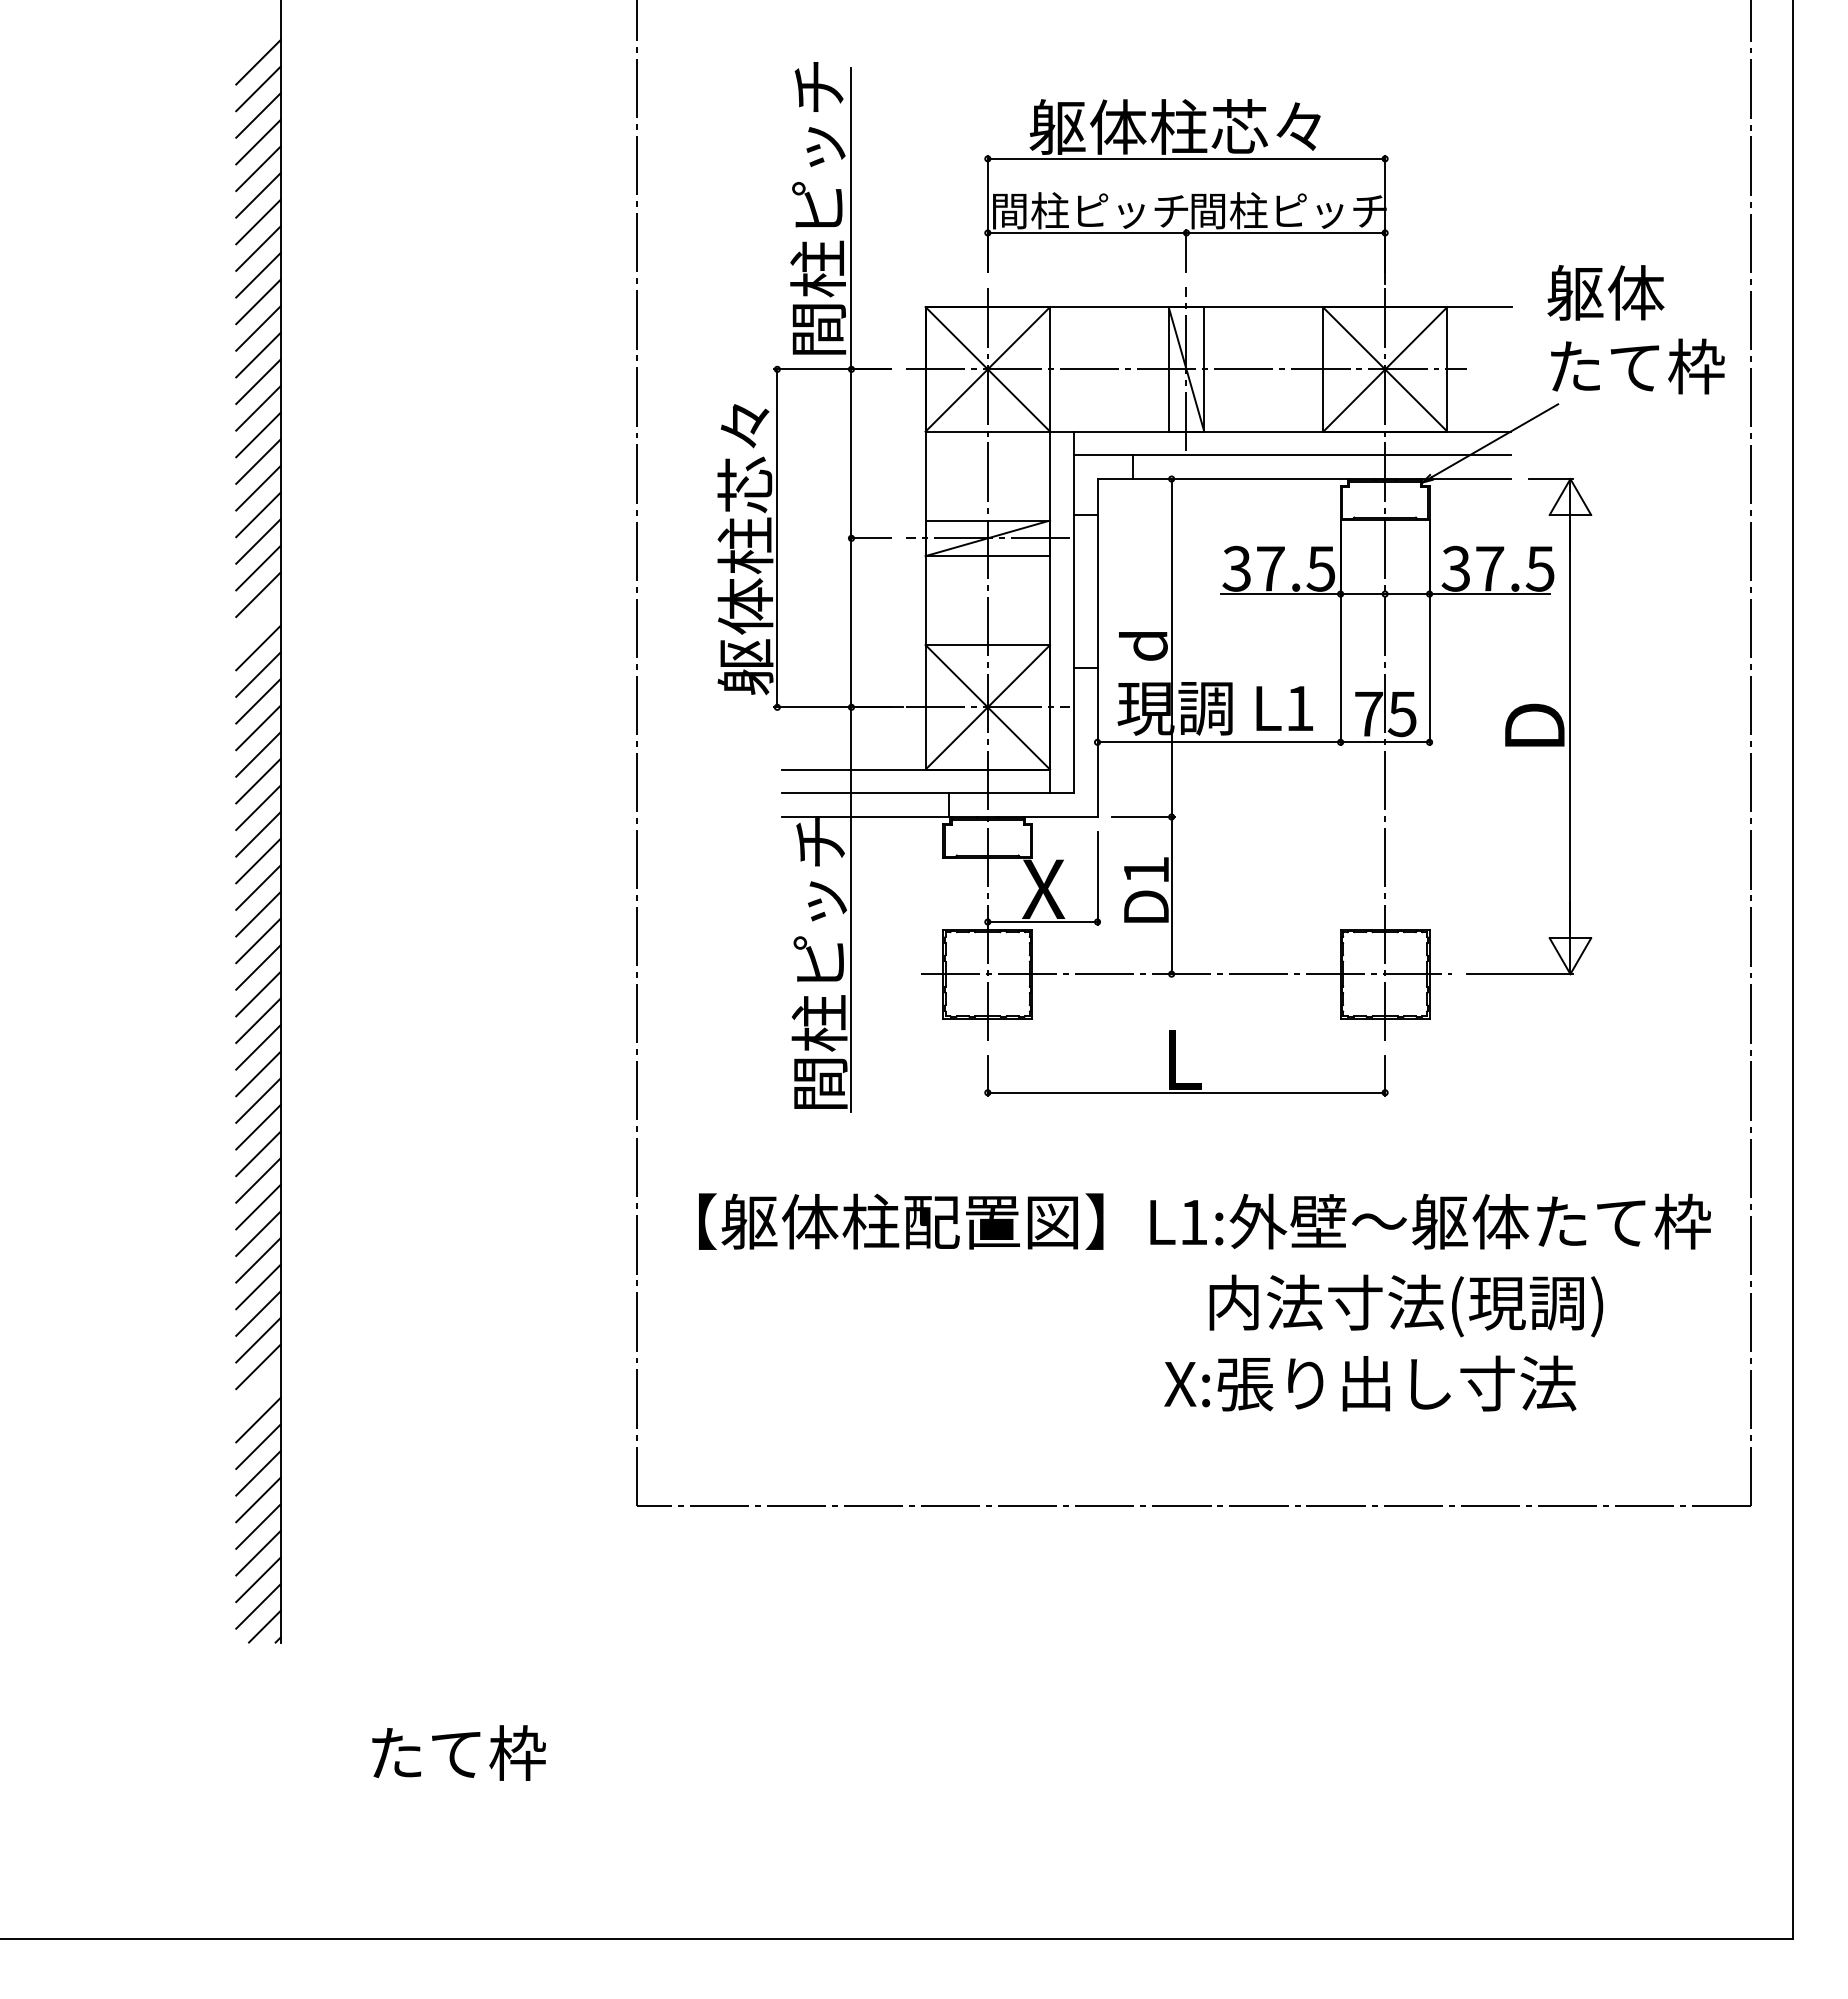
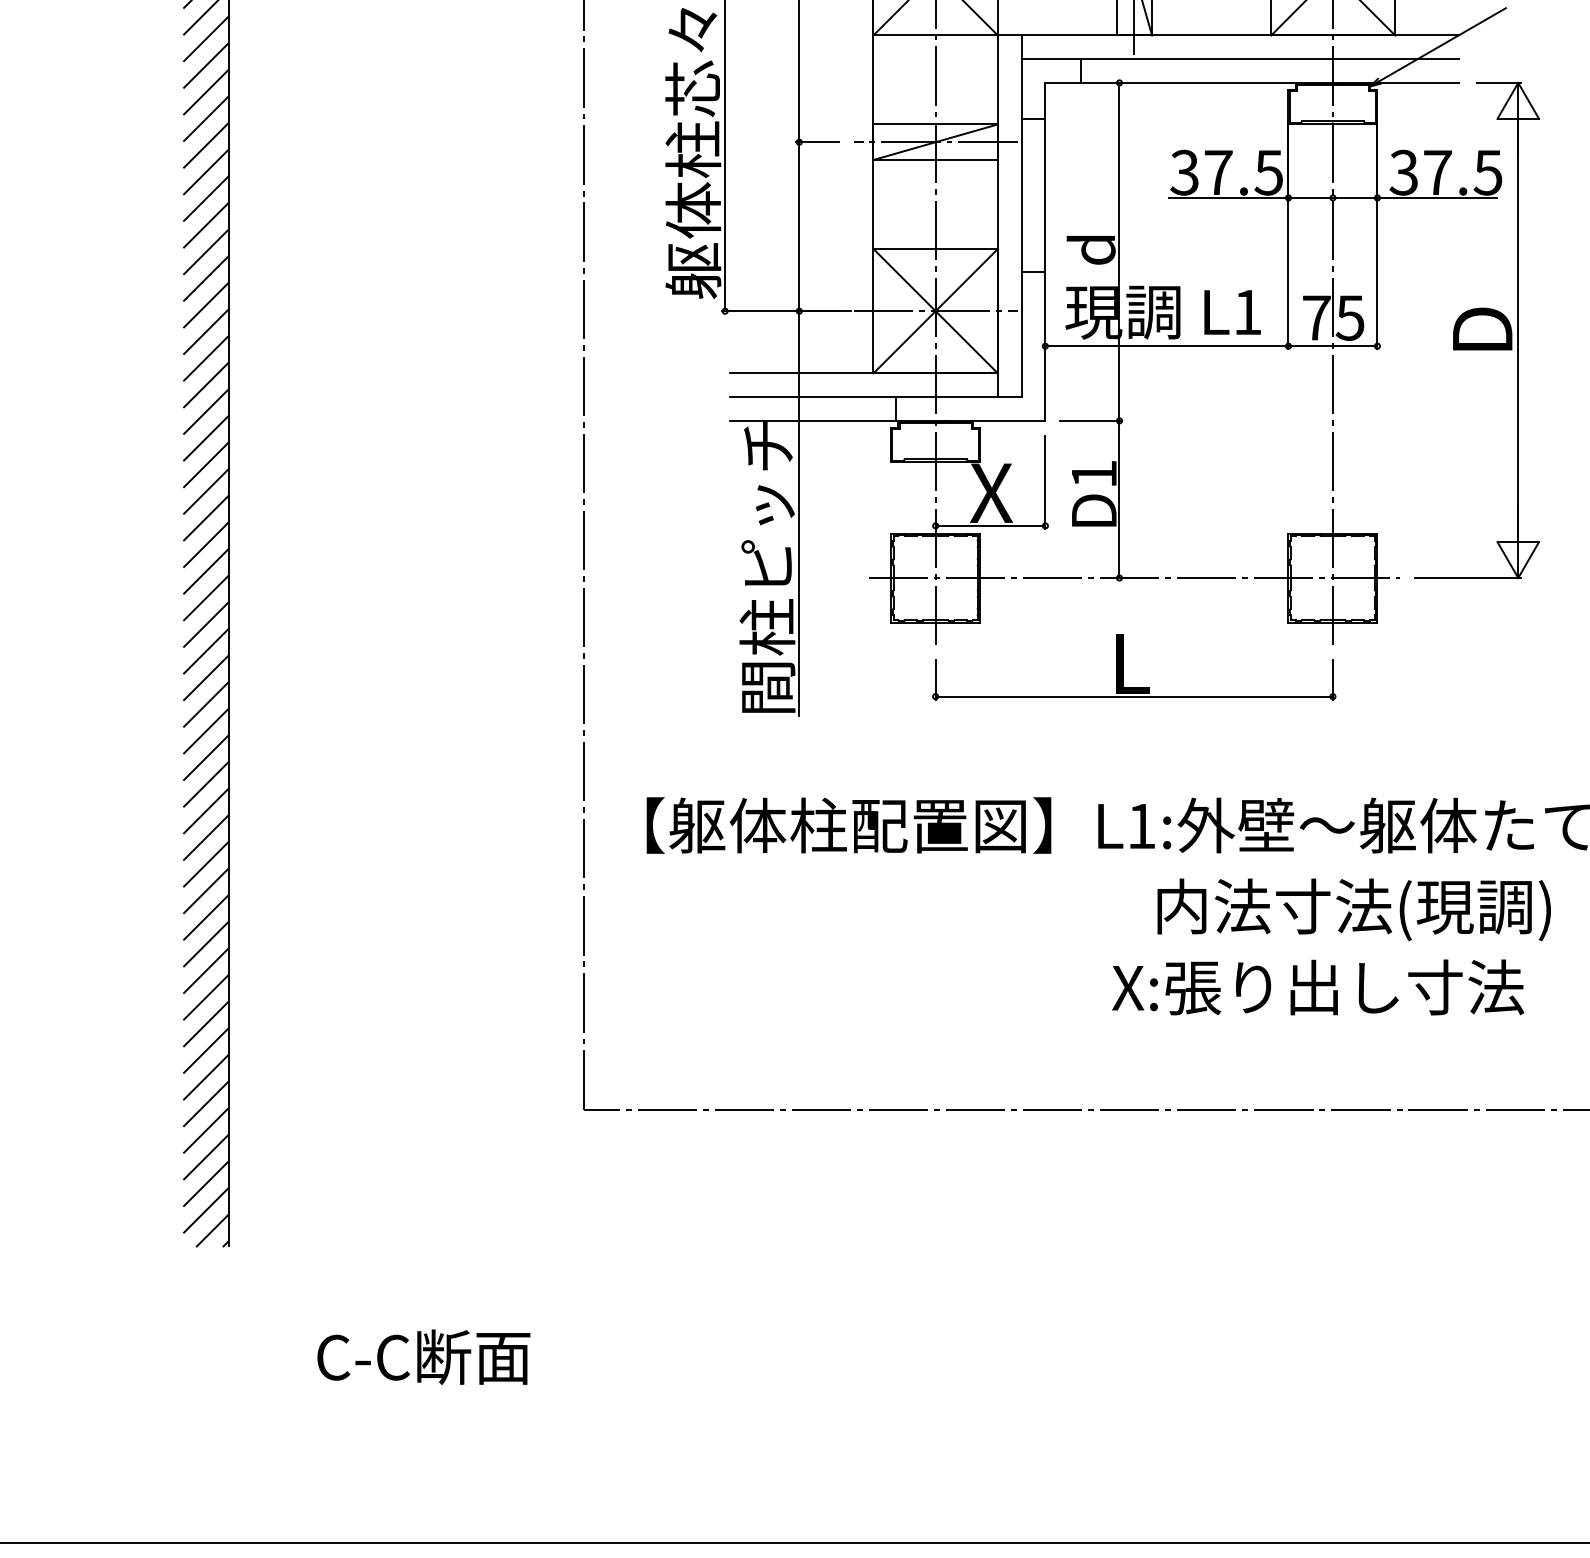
line: (258, 621) -> (206, 225), added
line: (258, 1393) -> (206, 997), added
text: (475, 1753) -> (423, 1357), たて枠 -> C-C断面

